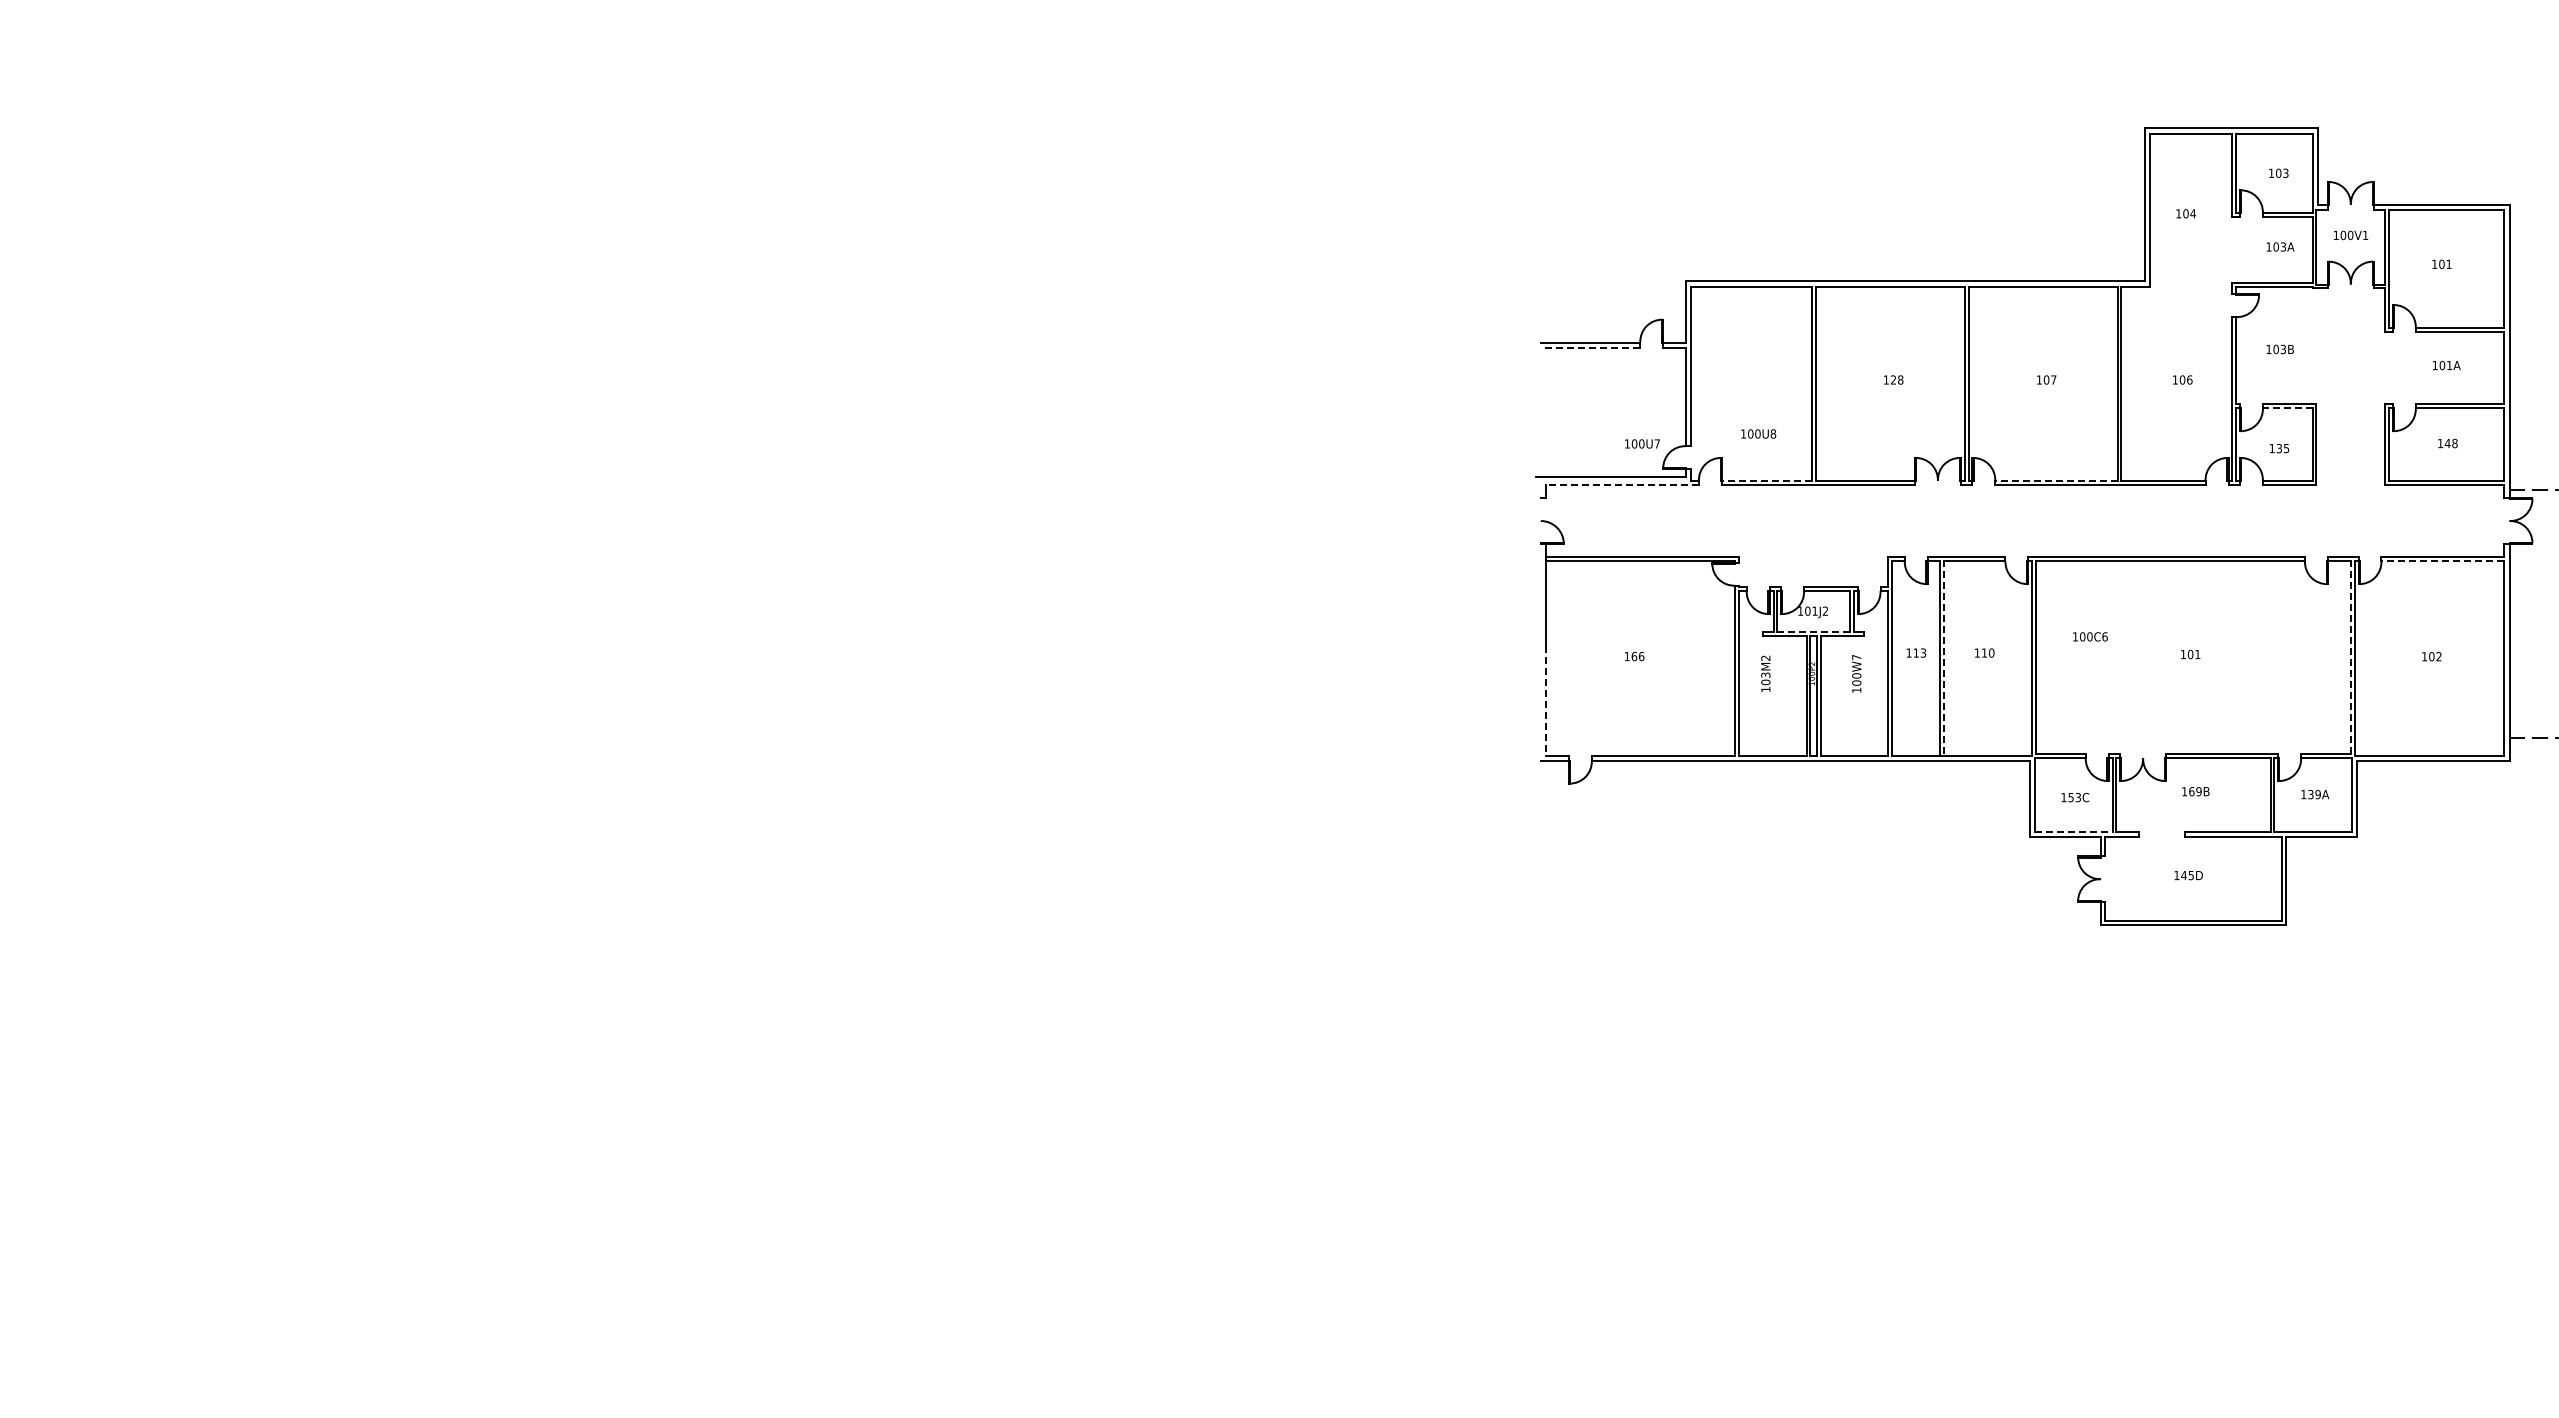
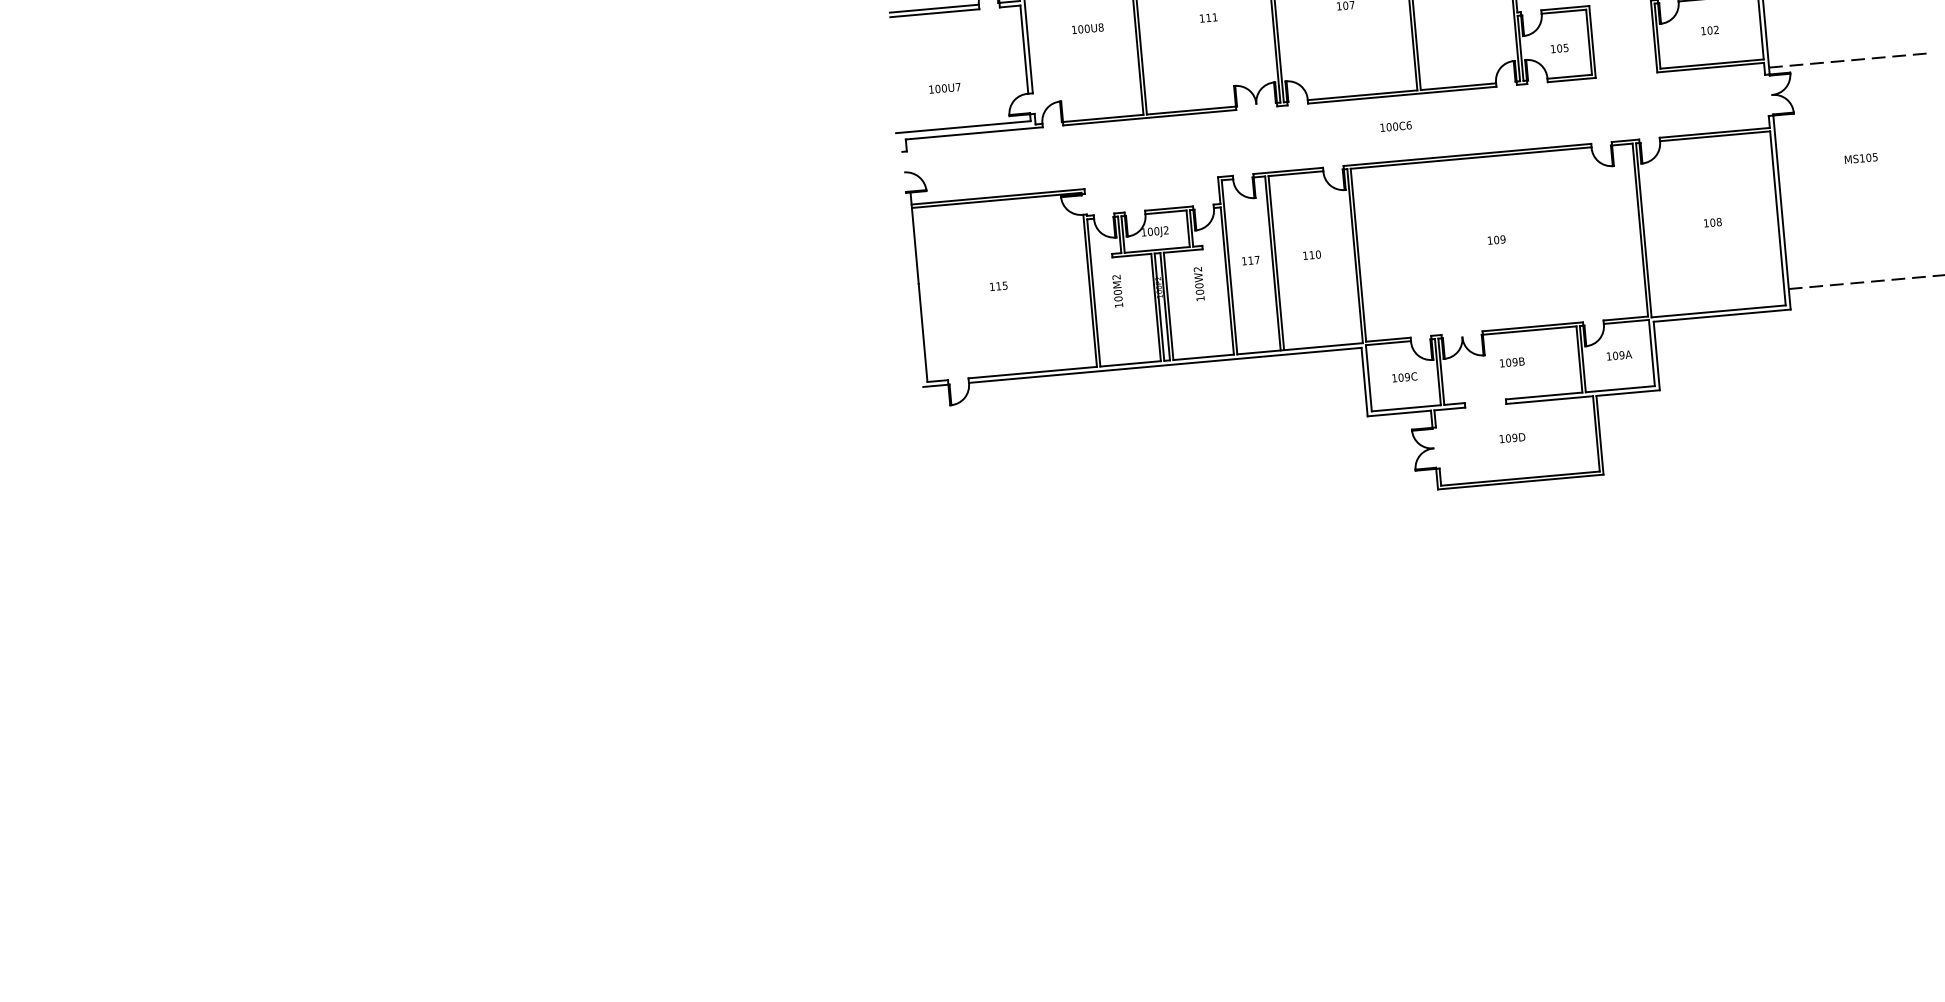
line: (1590, 347) -> (934, 13), dashed -> solid
text: (1896, 379) -> (1211, 17), 128 -> 111
line: (2287, 408) -> (1563, 11), dashed -> solid
text: (1758, 433) -> (1087, 28), moved
text: (1642, 443) -> (945, 87), moved
text: (2450, 443) -> (1712, 30), 148 -> 102
text: (2279, 448) -> (1559, 48), 135 -> 105
line: (1766, 480) -> (1102, 118), dashed -> solid
line: (2055, 480) -> (1361, 94), dashed -> solid
line: (1621, 484) -> (973, 133), dashed -> solid
line: (2442, 561) -> (1714, 136), dashed -> solid
text: (1814, 610) -> (1156, 230), 101J2 -> 100J2
line: (1814, 631) -> (1157, 249), dashed -> solid
text: (2090, 636) -> (1396, 126), moved
text: (1923, 652) -> (1257, 259), 113 -> 117
text: (2197, 654) -> (1502, 239), 101 -> 109
text: (1637, 656) -> (1001, 286), 166 -> 115
text: (2438, 656) -> (1718, 221), 102 -> 108
text: (1856, 657) -> (1197, 269), 100W7 -> 100W2
line: (1944, 657) -> (1276, 262), dashed -> solid
line: (2350, 657) -> (1640, 229), dashed -> solid
text: (1765, 674) -> (1117, 291), 103M2 -> 100M2
line: (1546, 700) -> (923, 332), dashed -> solid
text: (2191, 791) -> (1508, 362), 169B -> 109B
text: (2310, 794) -> (1615, 355), 139A -> 109A
text: (2074, 797) -> (1404, 377), 153C -> 109C
line: (2073, 832) -> (1405, 408), dashed -> solid
text: (2187, 875) -> (1511, 438), 145D -> 109D

